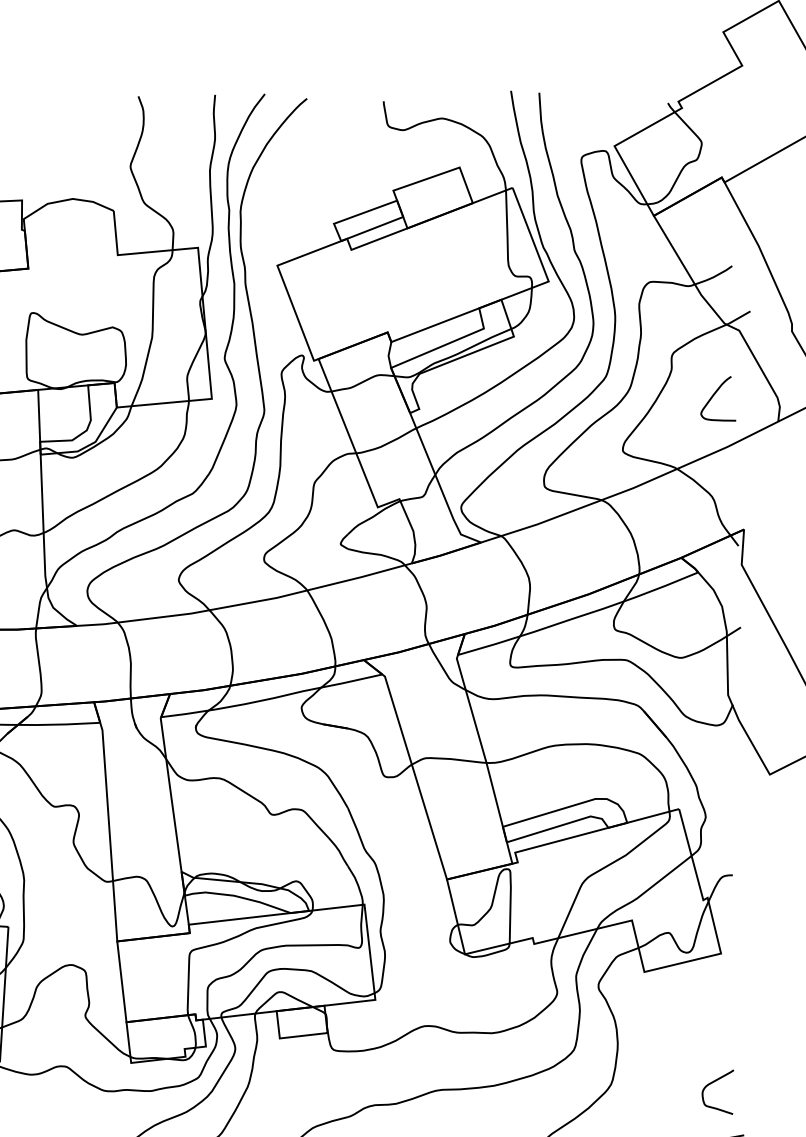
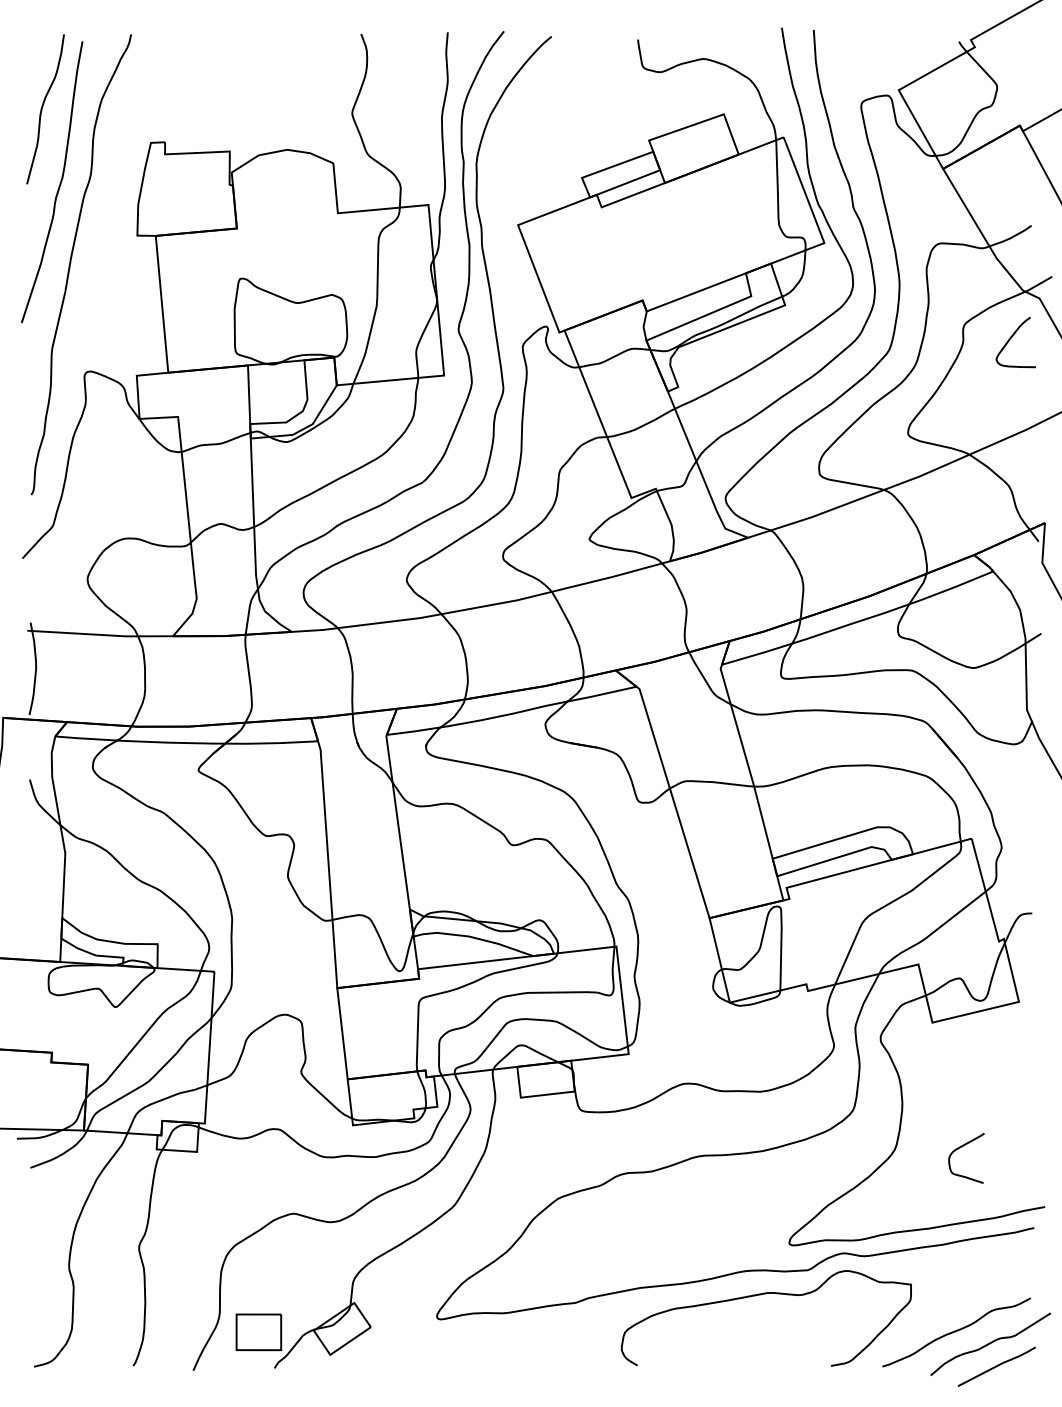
curve: (714, 395) -> (1011, 338), moved
curve: (712, 1083) -> (960, 1148), moved

